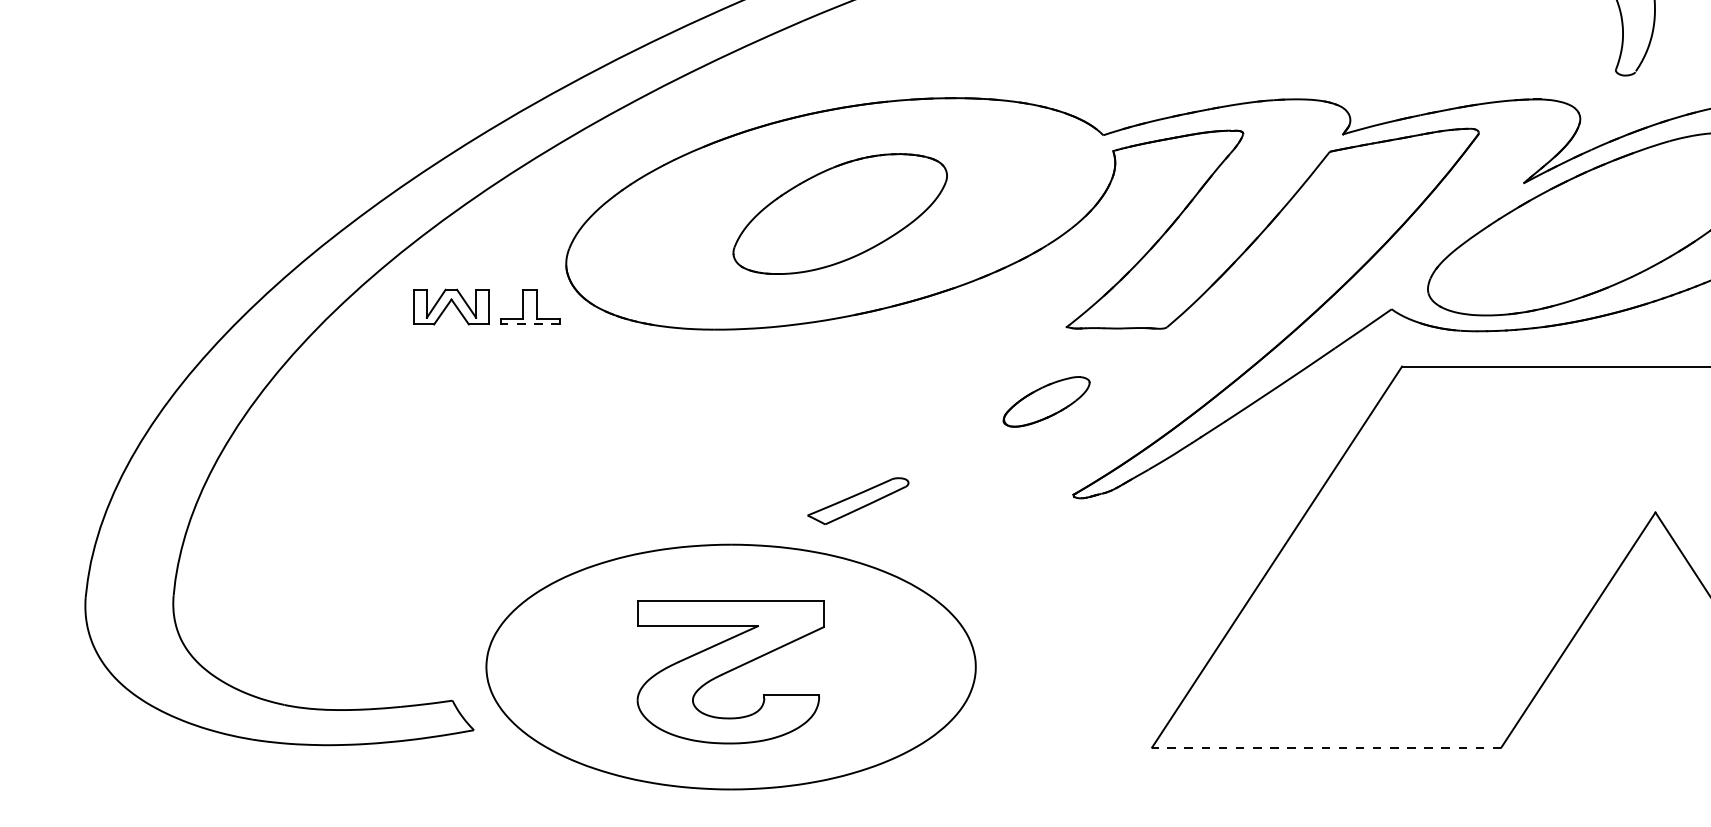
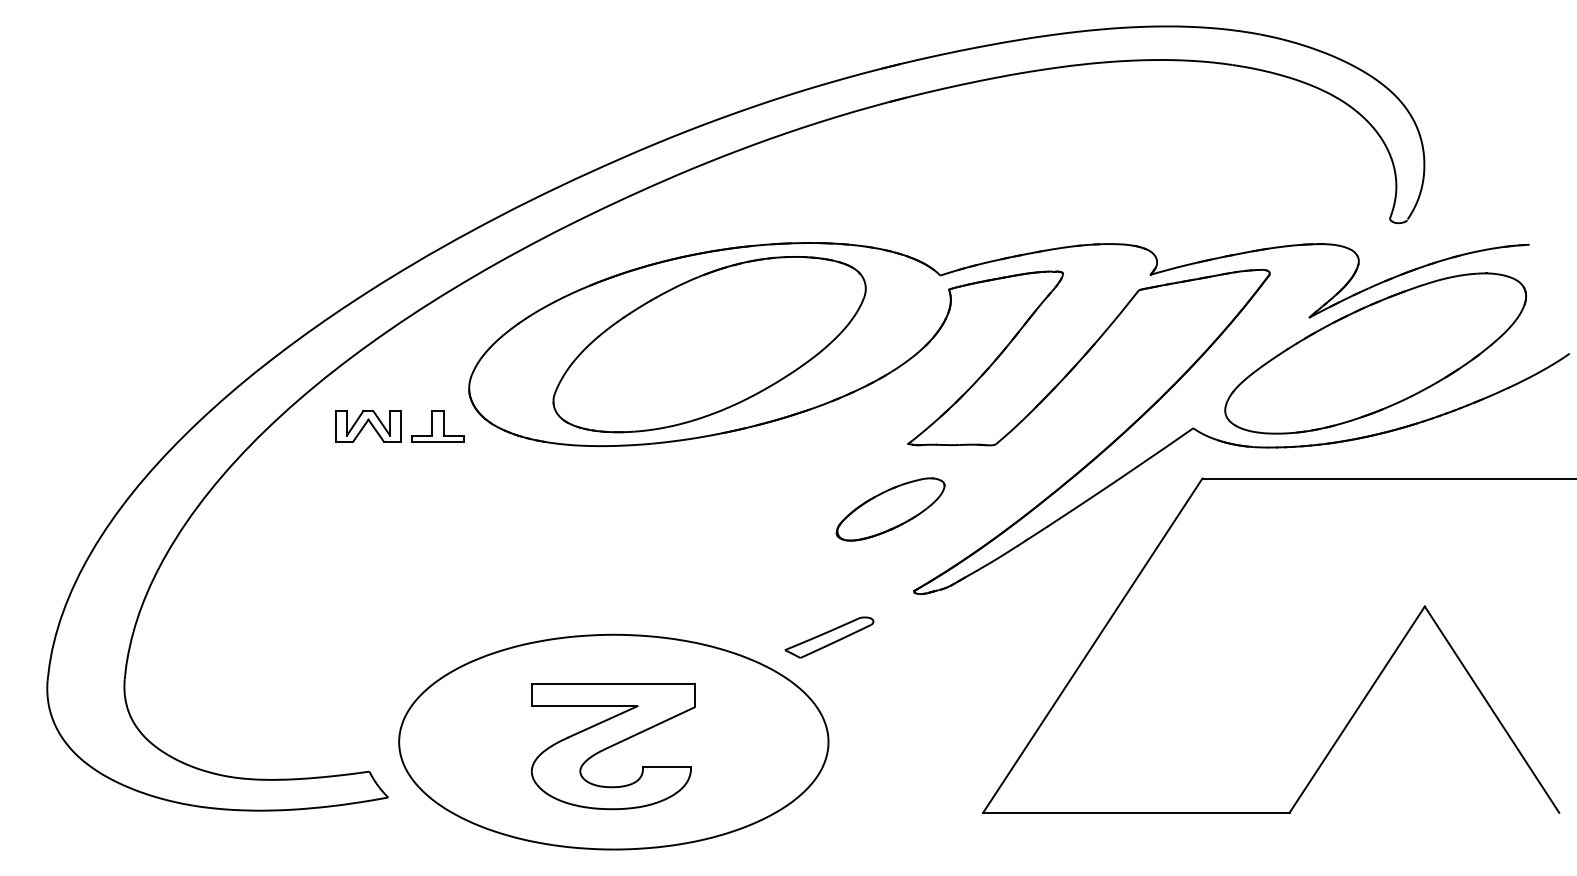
part: (840, 213) -> (709, 344), size x1.67
line: (530, 324) -> (437, 441), dashed -> solid
part: (1046, 401) -> (890, 509), size x1.43
part: (858, 501) -> (829, 637), moved
line: (1325, 747) -> (1135, 812), dashed -> solid

